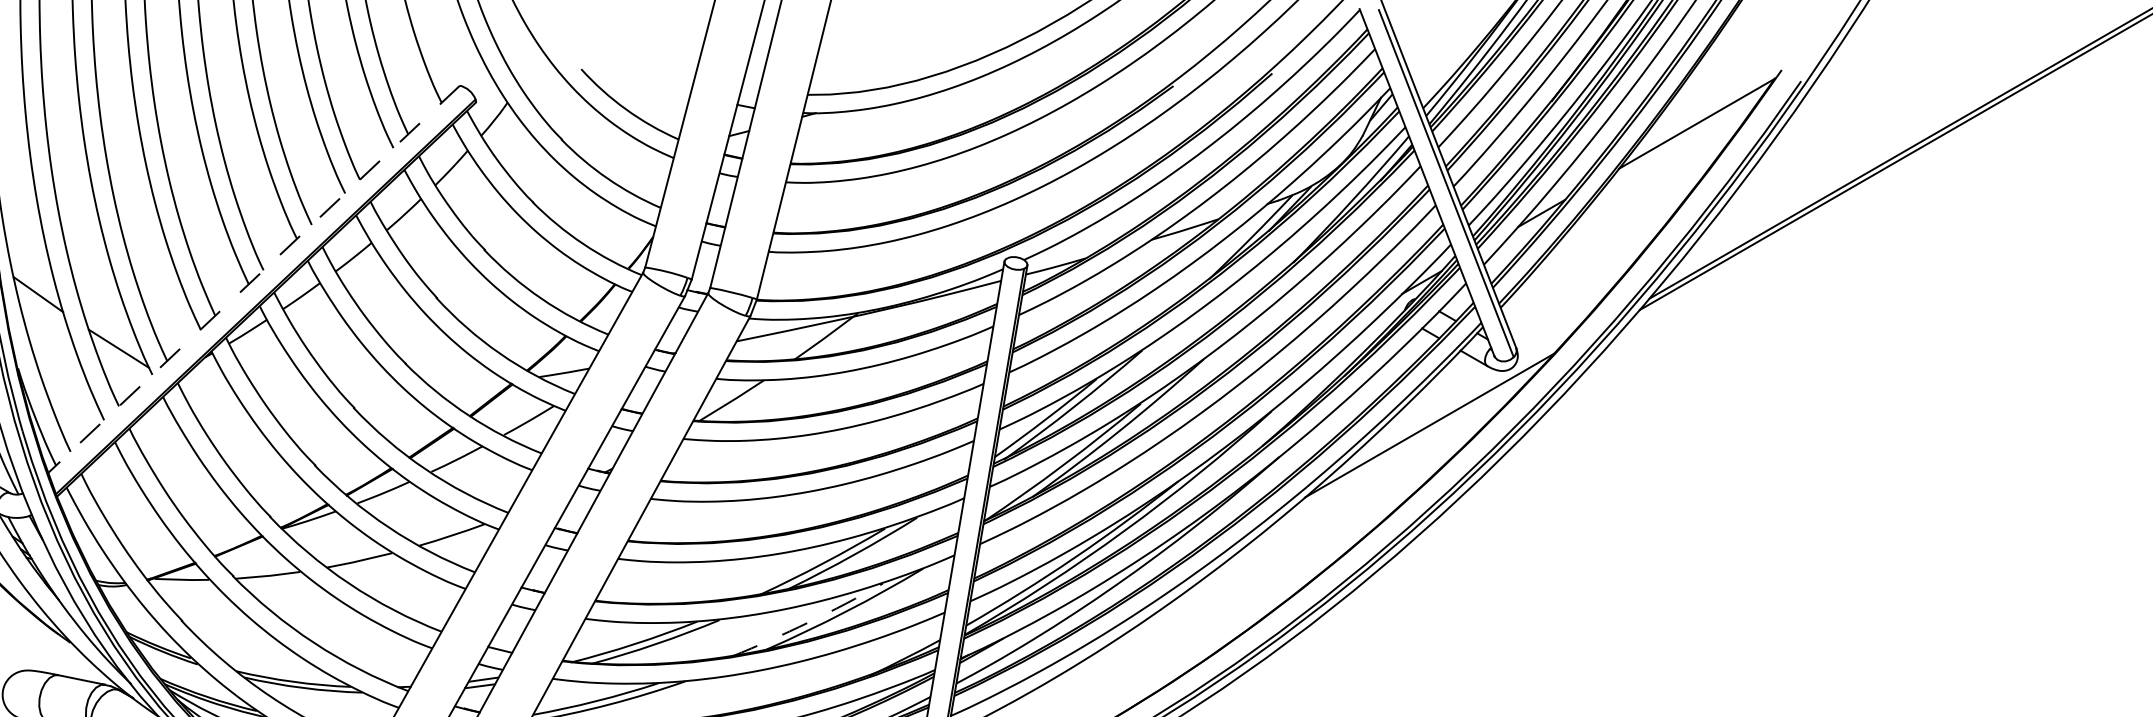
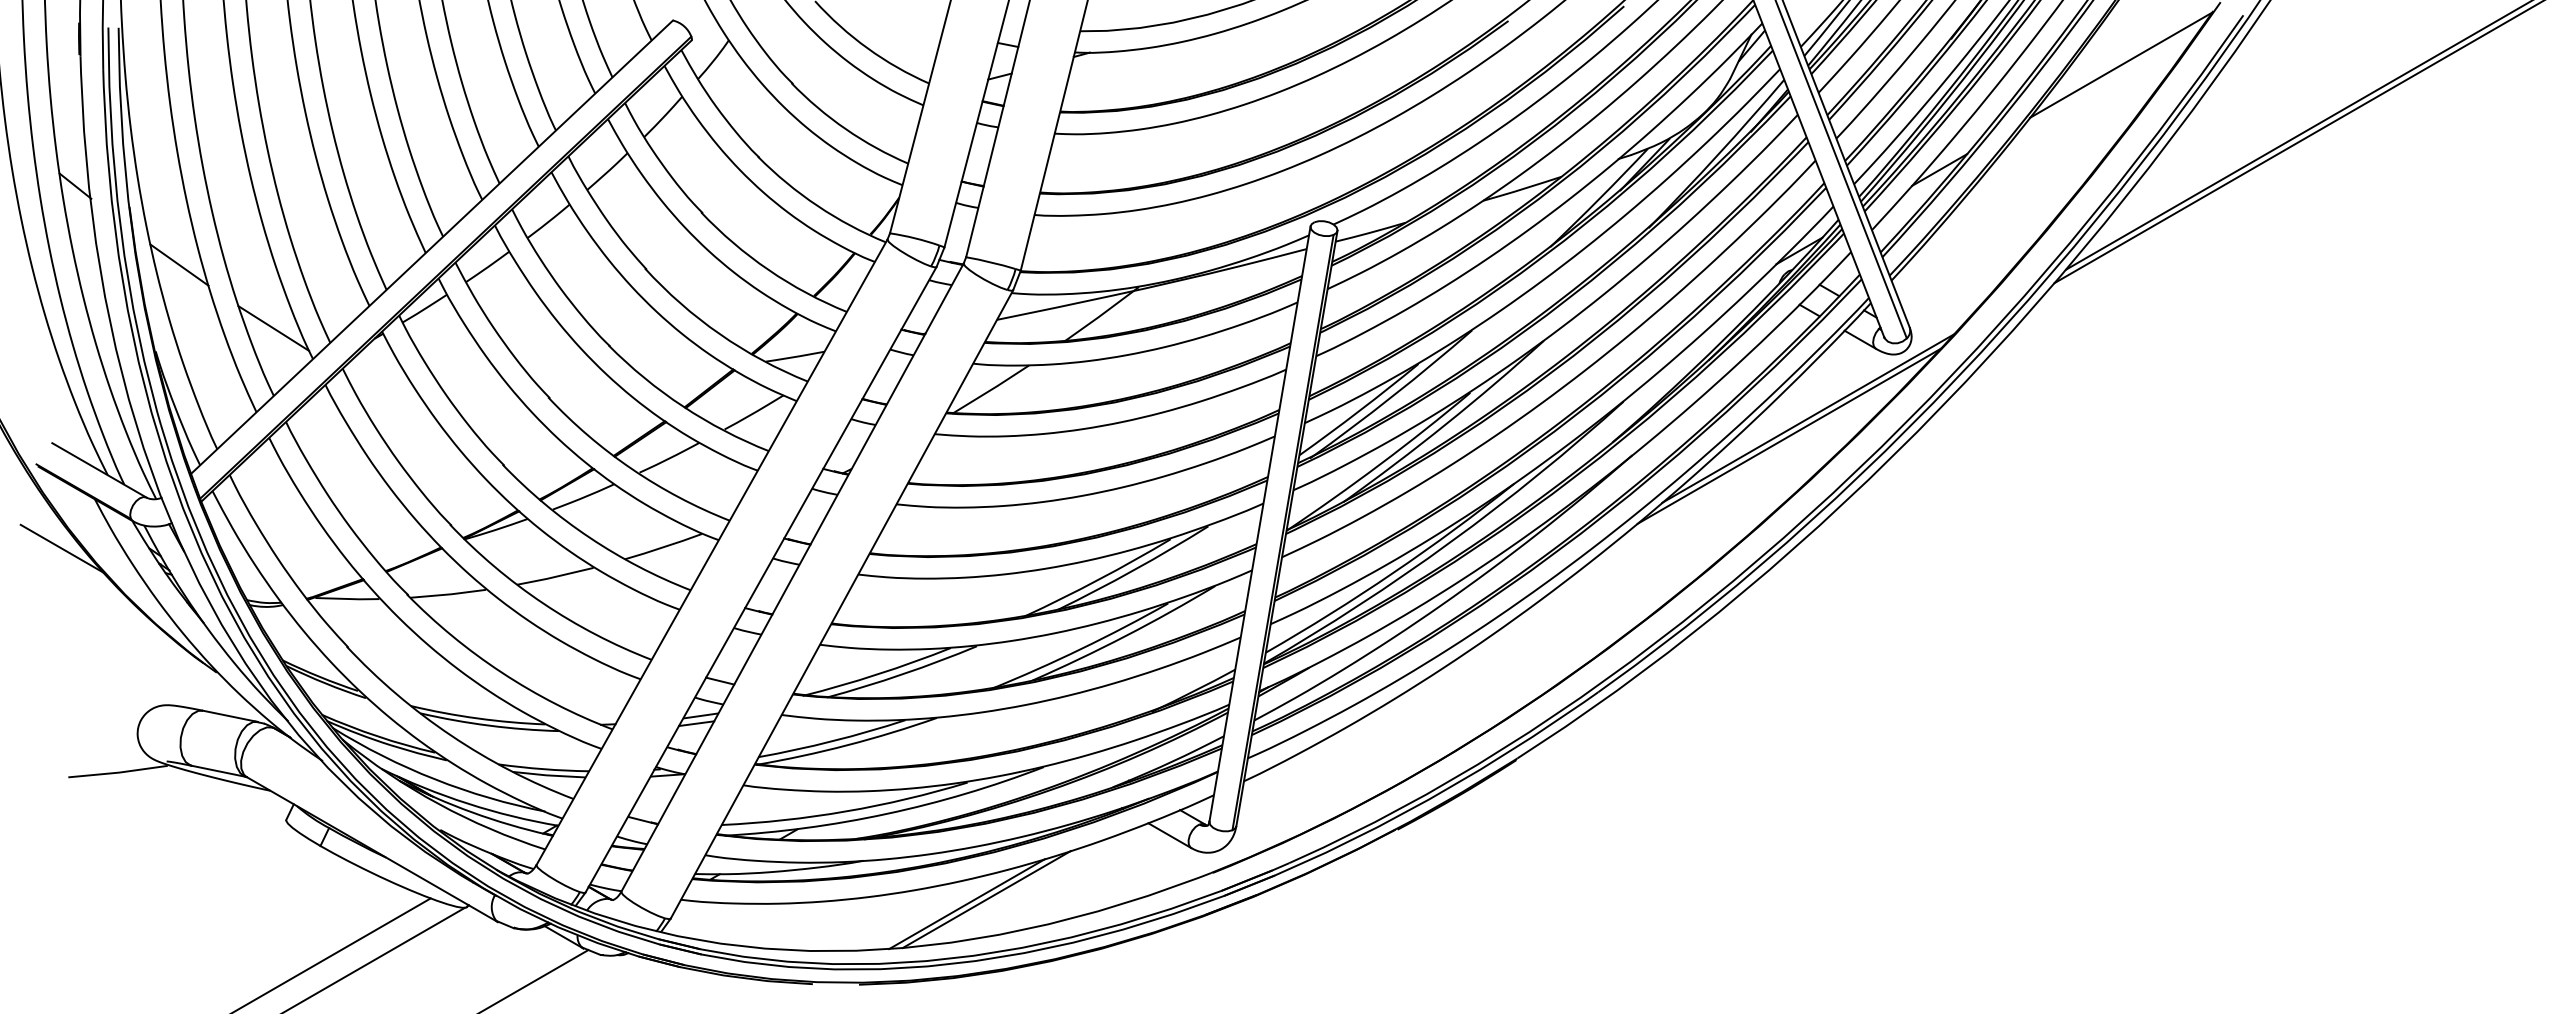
line: (253, 279) -> (431, 247), dashed -> solid
line: (1413, 440) -> (1789, 435), added
arc: (808, 622) -> (1081, 649), dashed -> solid

